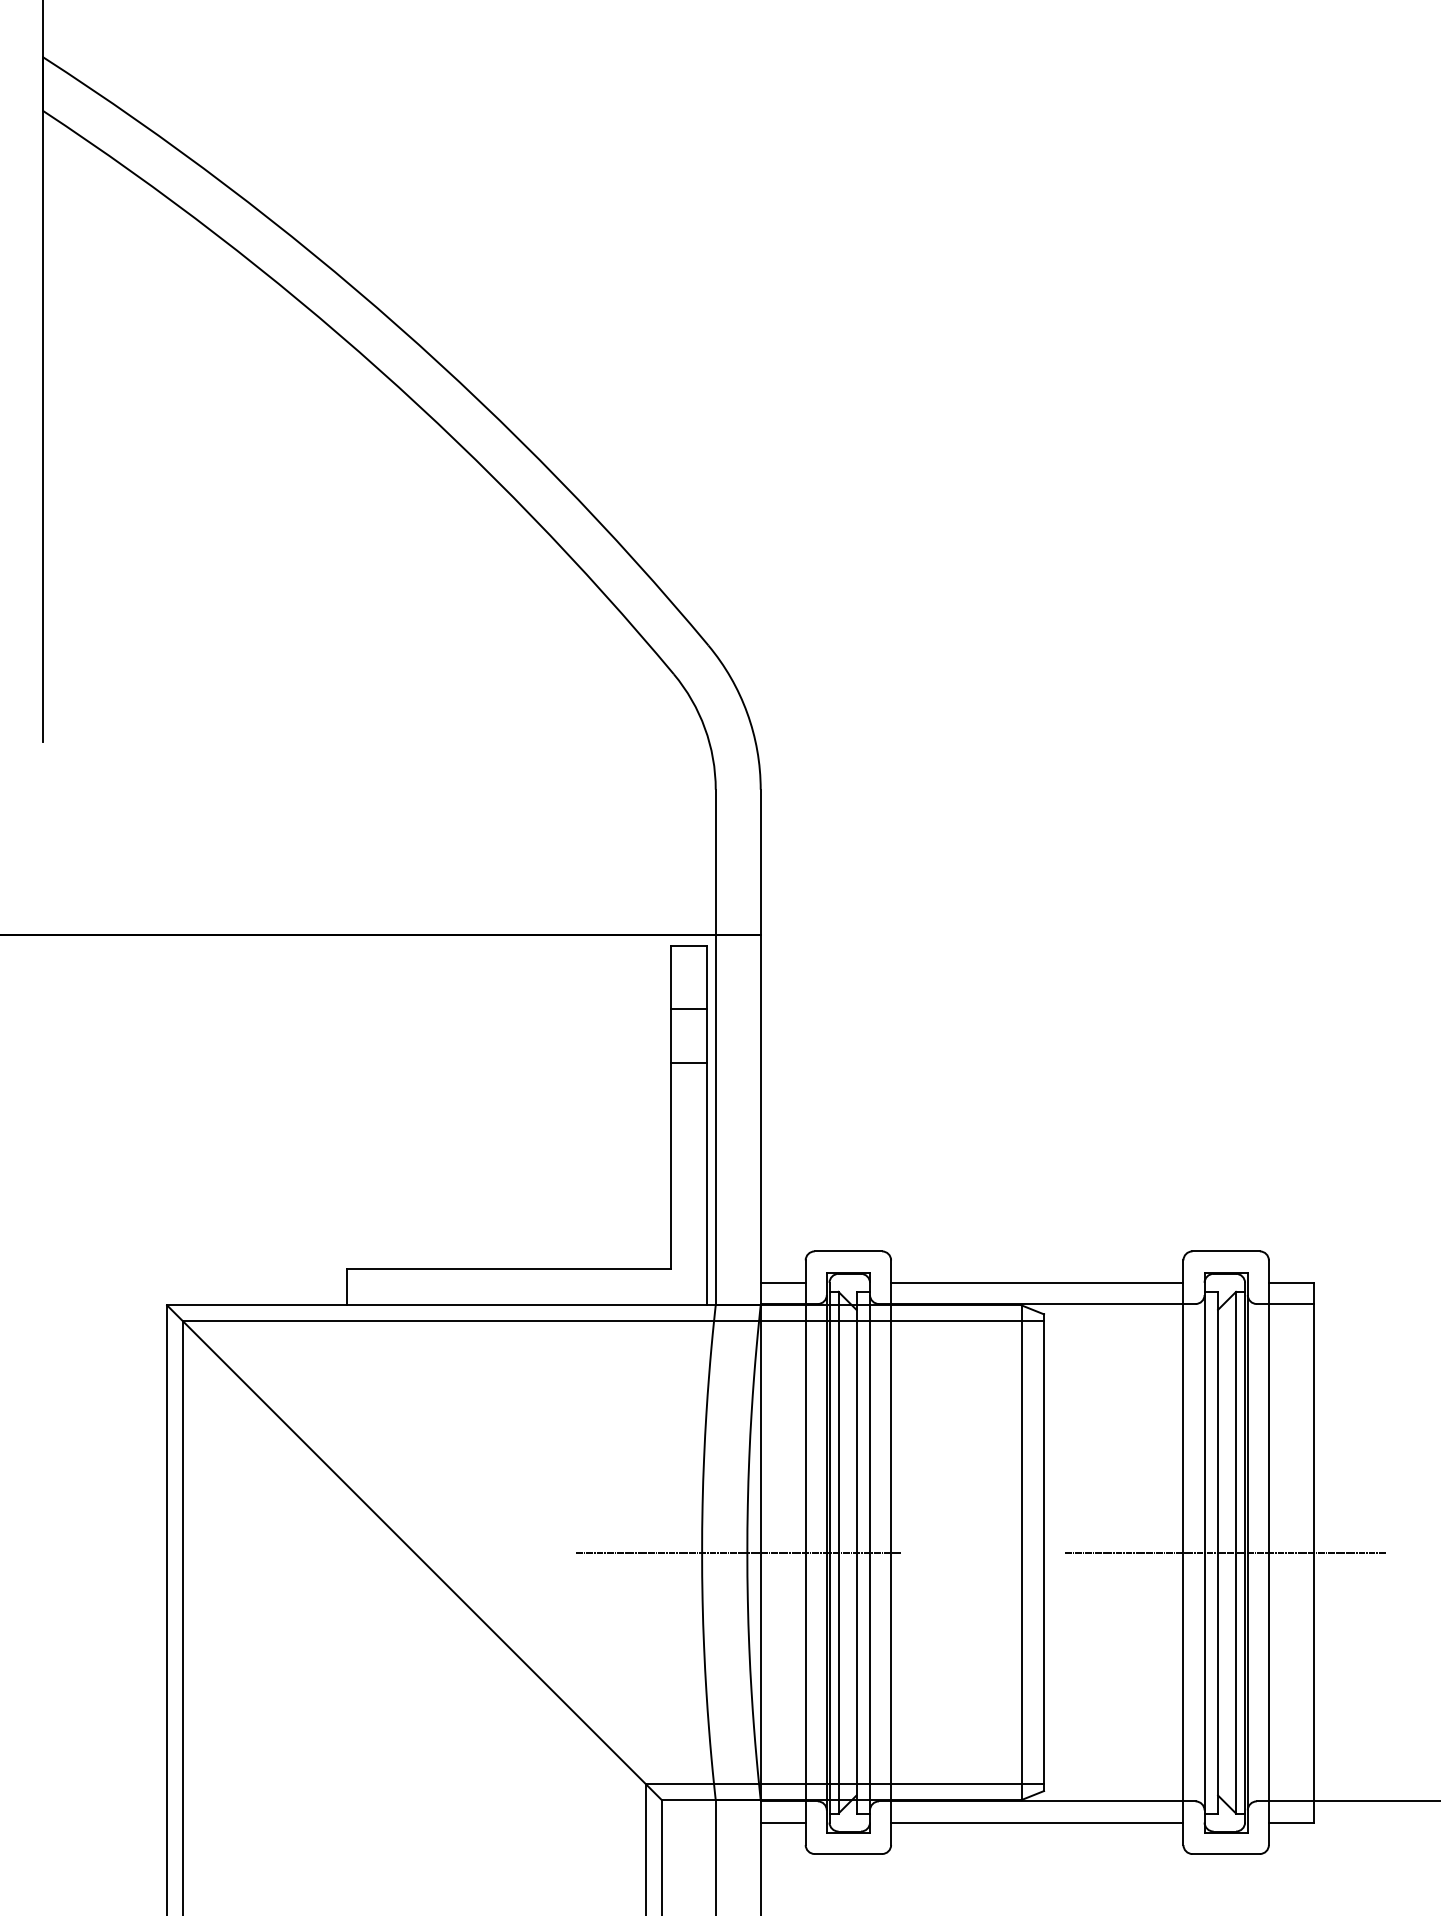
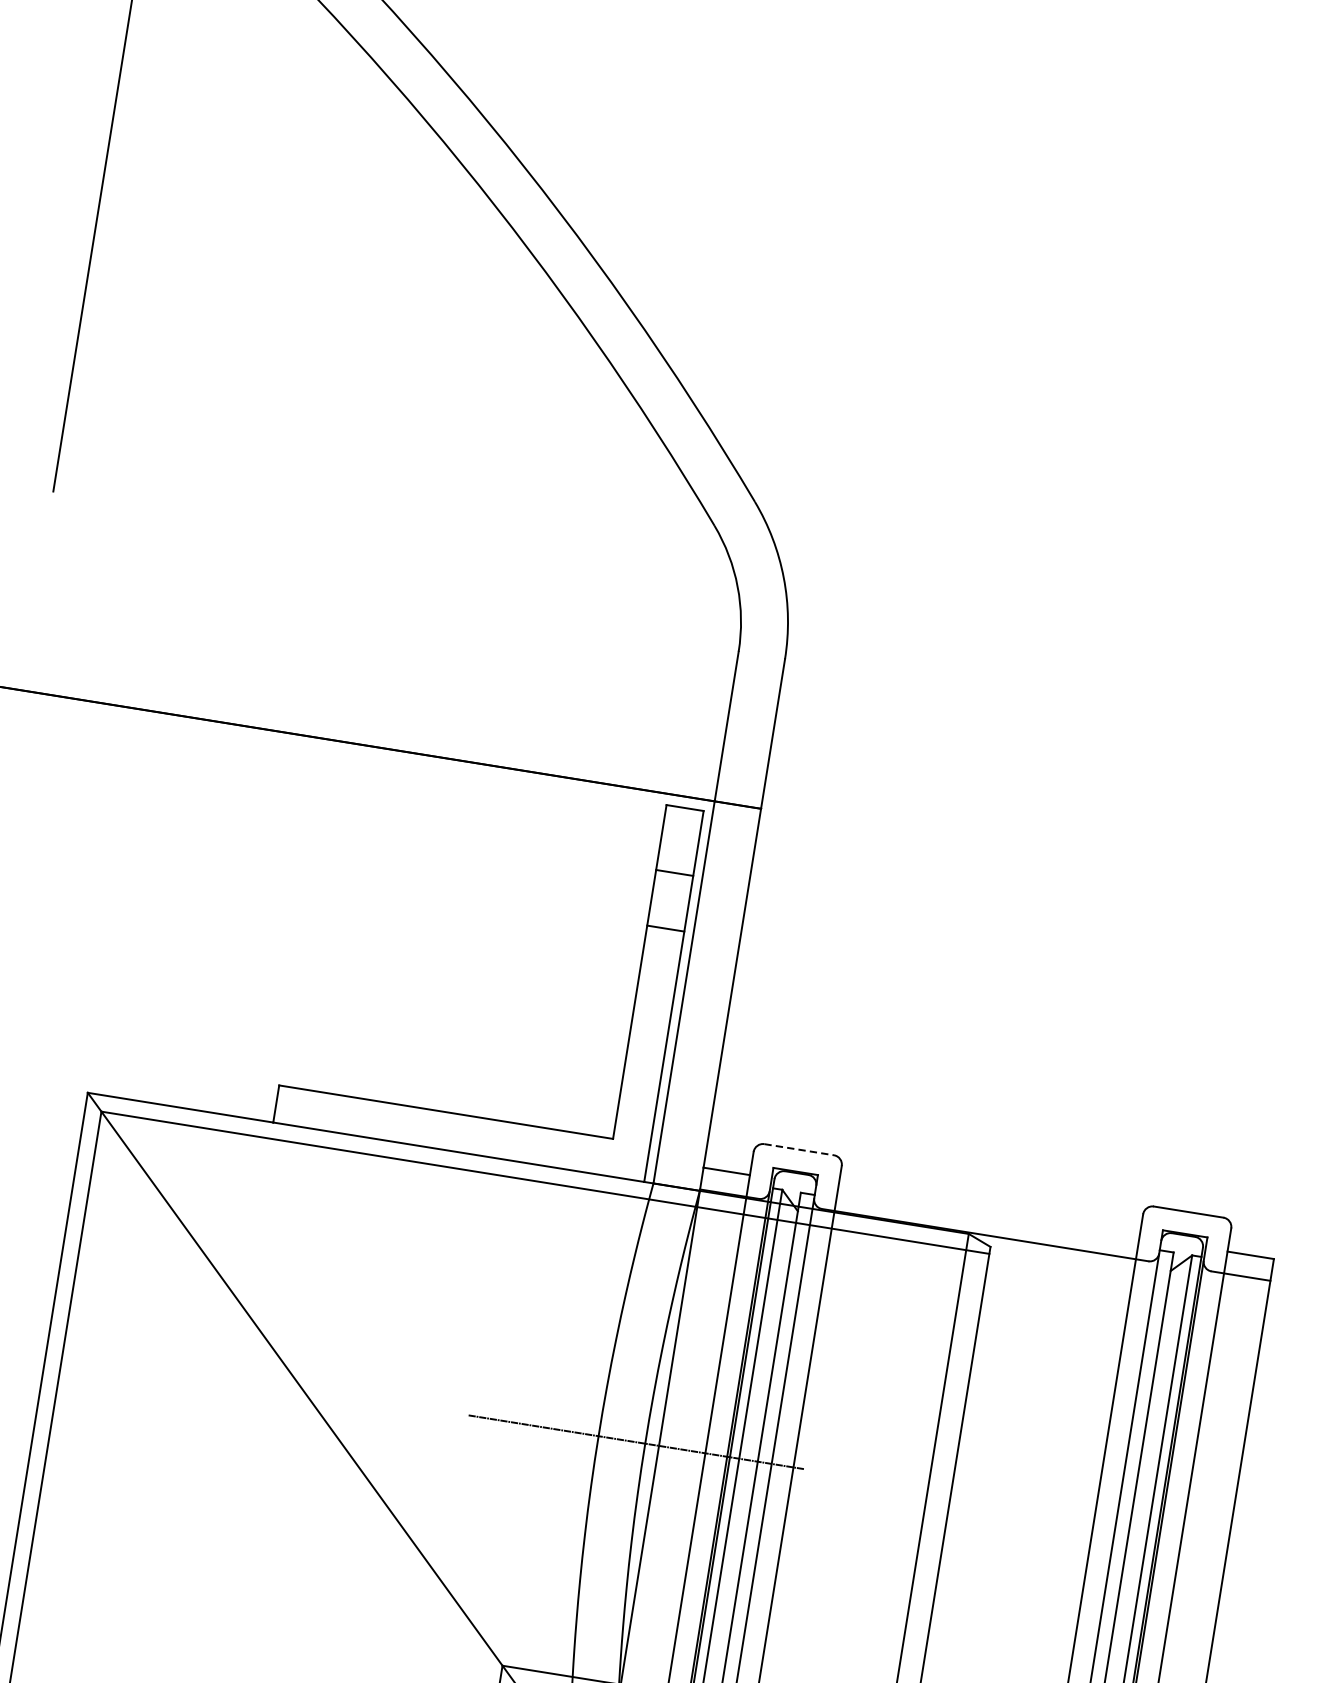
line: (848, 1251) -> (799, 1149), solid -> dashed
line: (1037, 1282) -> (989, 1212), removed
line: (1224, 1552) -> (1137, 1522), removed

